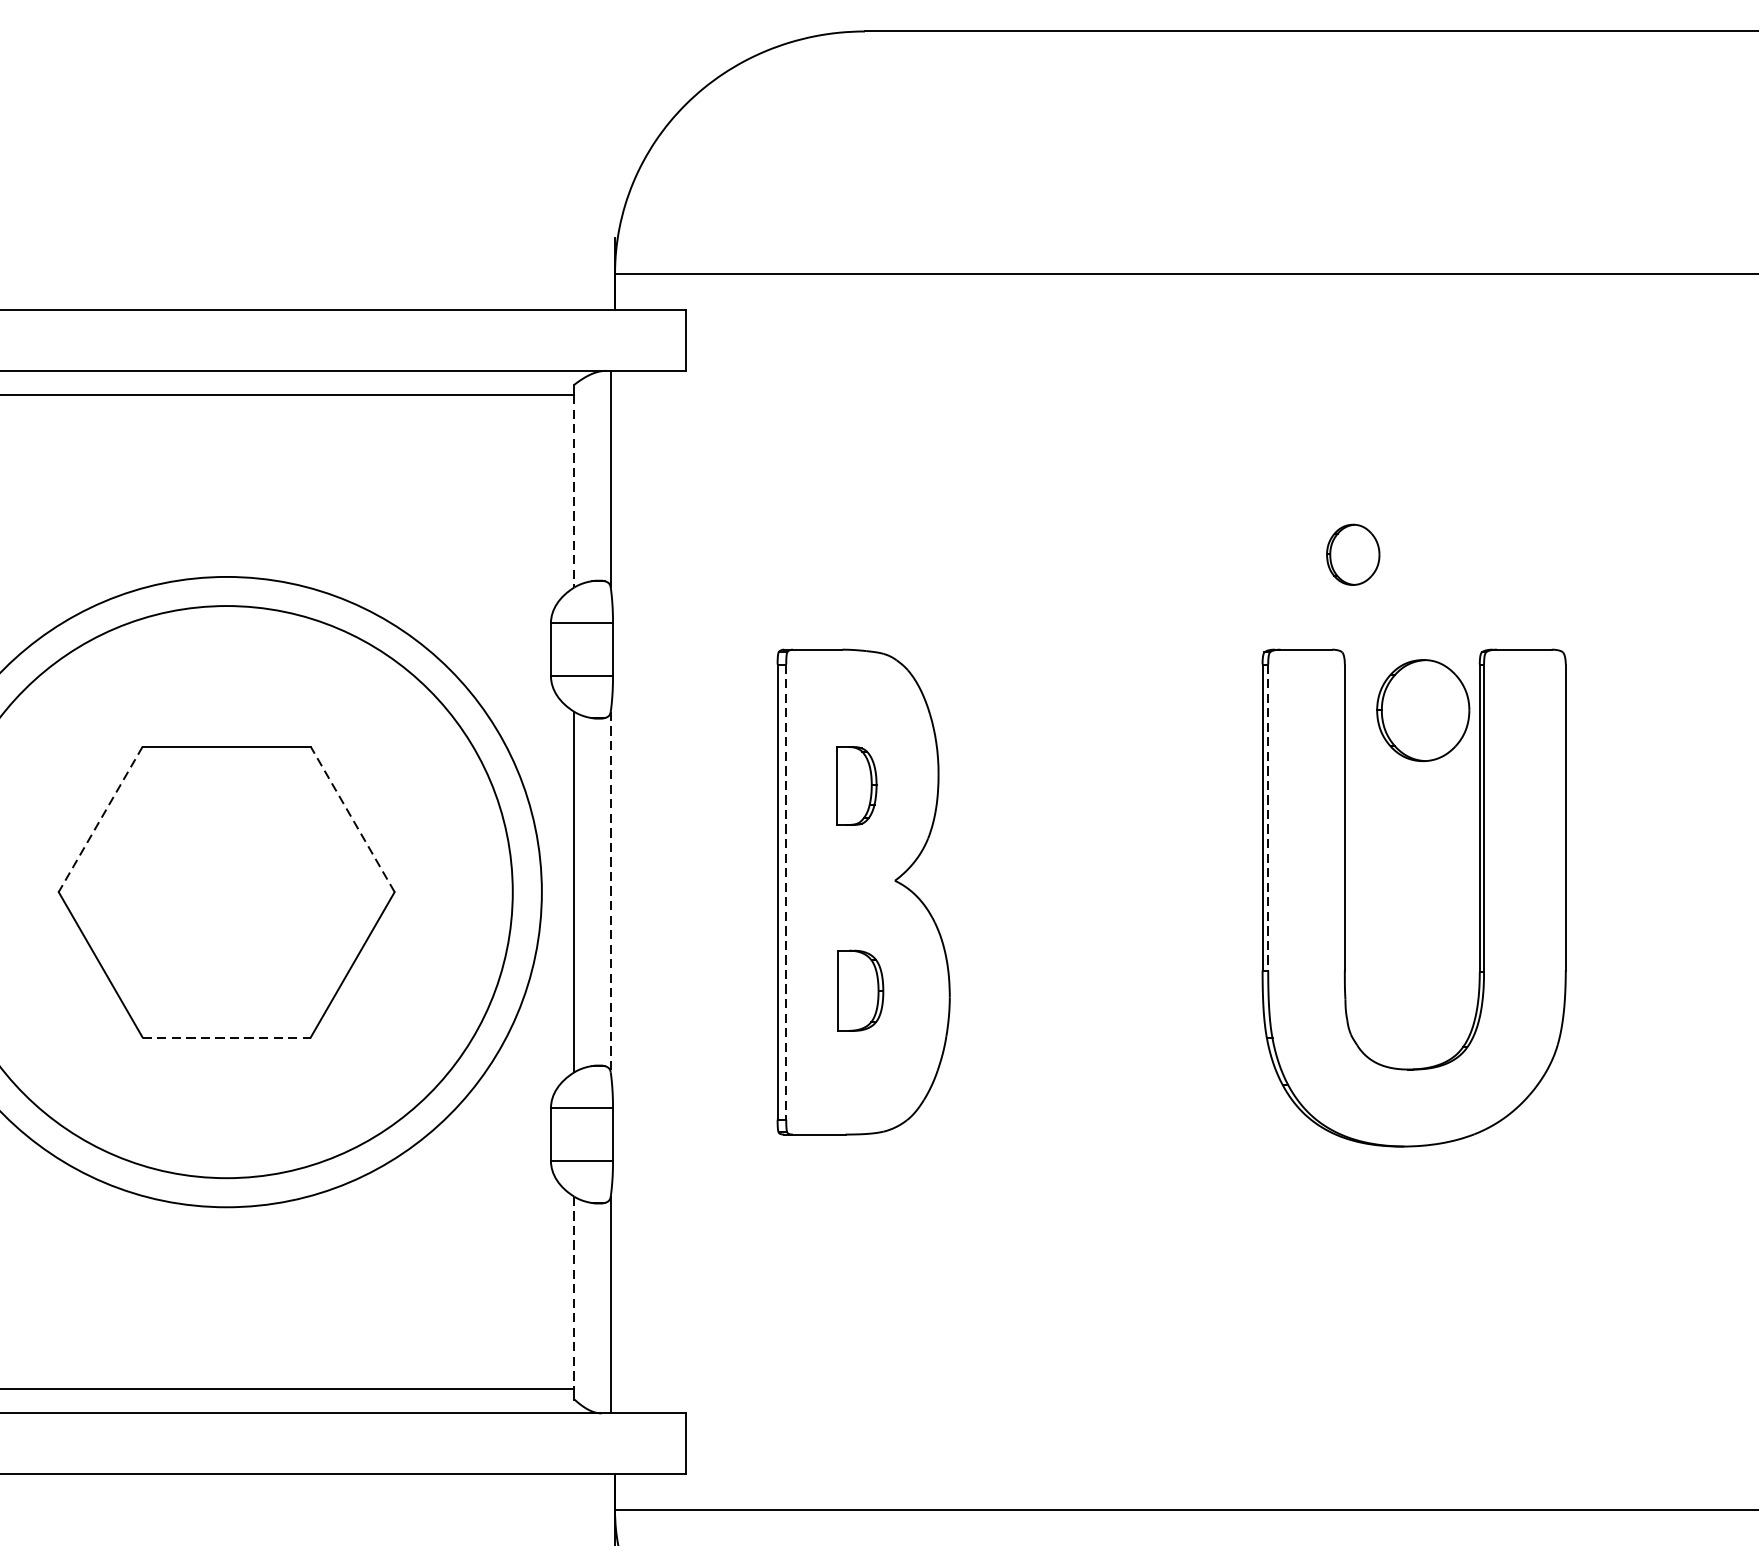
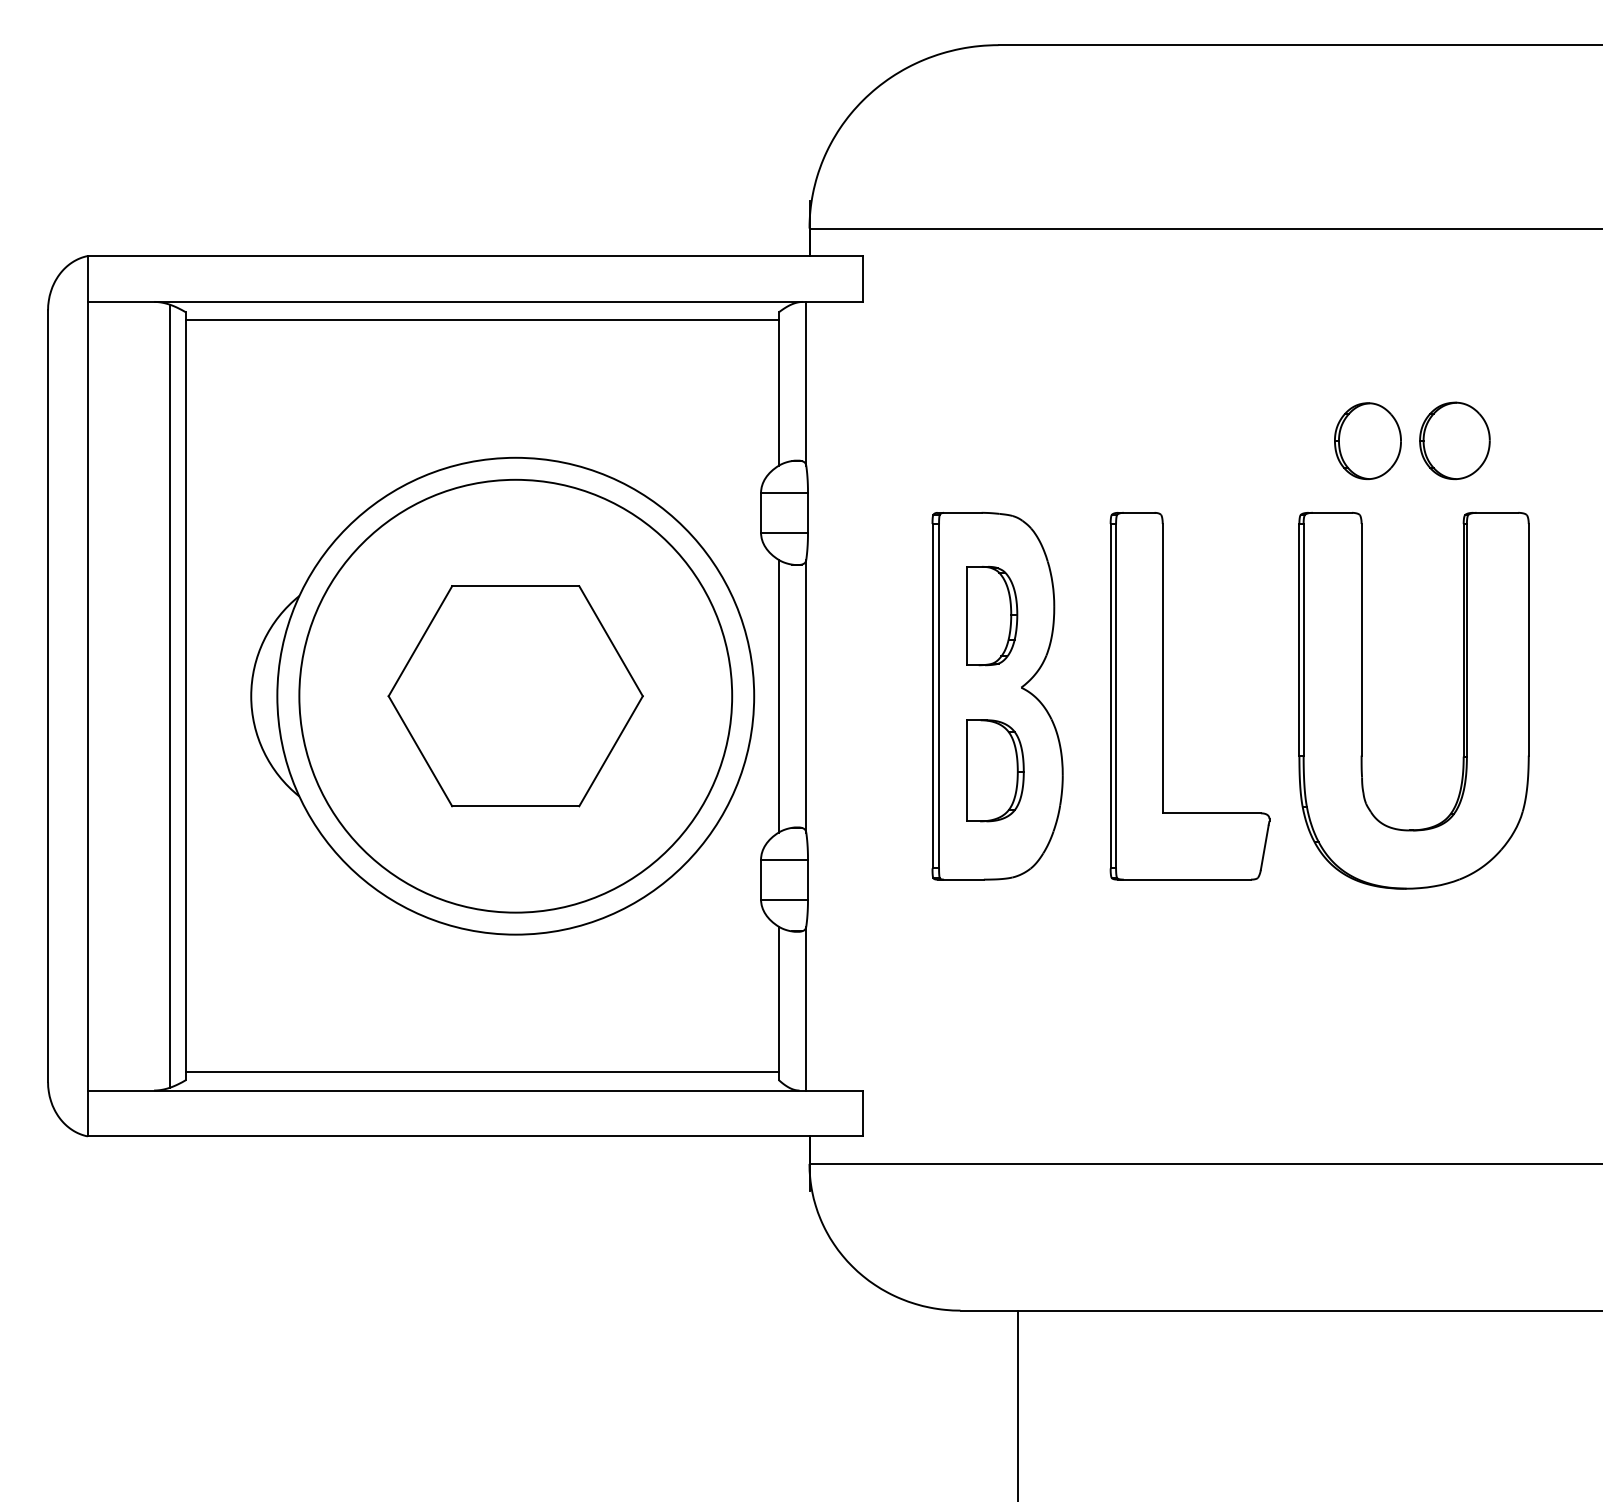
line: (574, 491) -> (778, 393), dashed -> solid
part: (1352, 554) -> (1367, 440), size x1.67
part: (1422, 710) -> (1454, 440), moved
part: (856, 785) -> (992, 615), size x1.67
line: (1268, 817) -> (1303, 639), dashed -> solid
line: (100, 819) -> (420, 641), dashed -> solid
line: (353, 819) -> (611, 641), dashed -> solid
line: (611, 892) -> (806, 696), dashed -> solid
line: (786, 892) -> (939, 696), dashed -> solid
part: (1082, 892) -> (1163, 696), added
part: (860, 990) -> (995, 770), size x1.67
line: (226, 1037) -> (515, 806), dashed -> solid
line: (574, 1292) -> (778, 999), dashed -> solid

